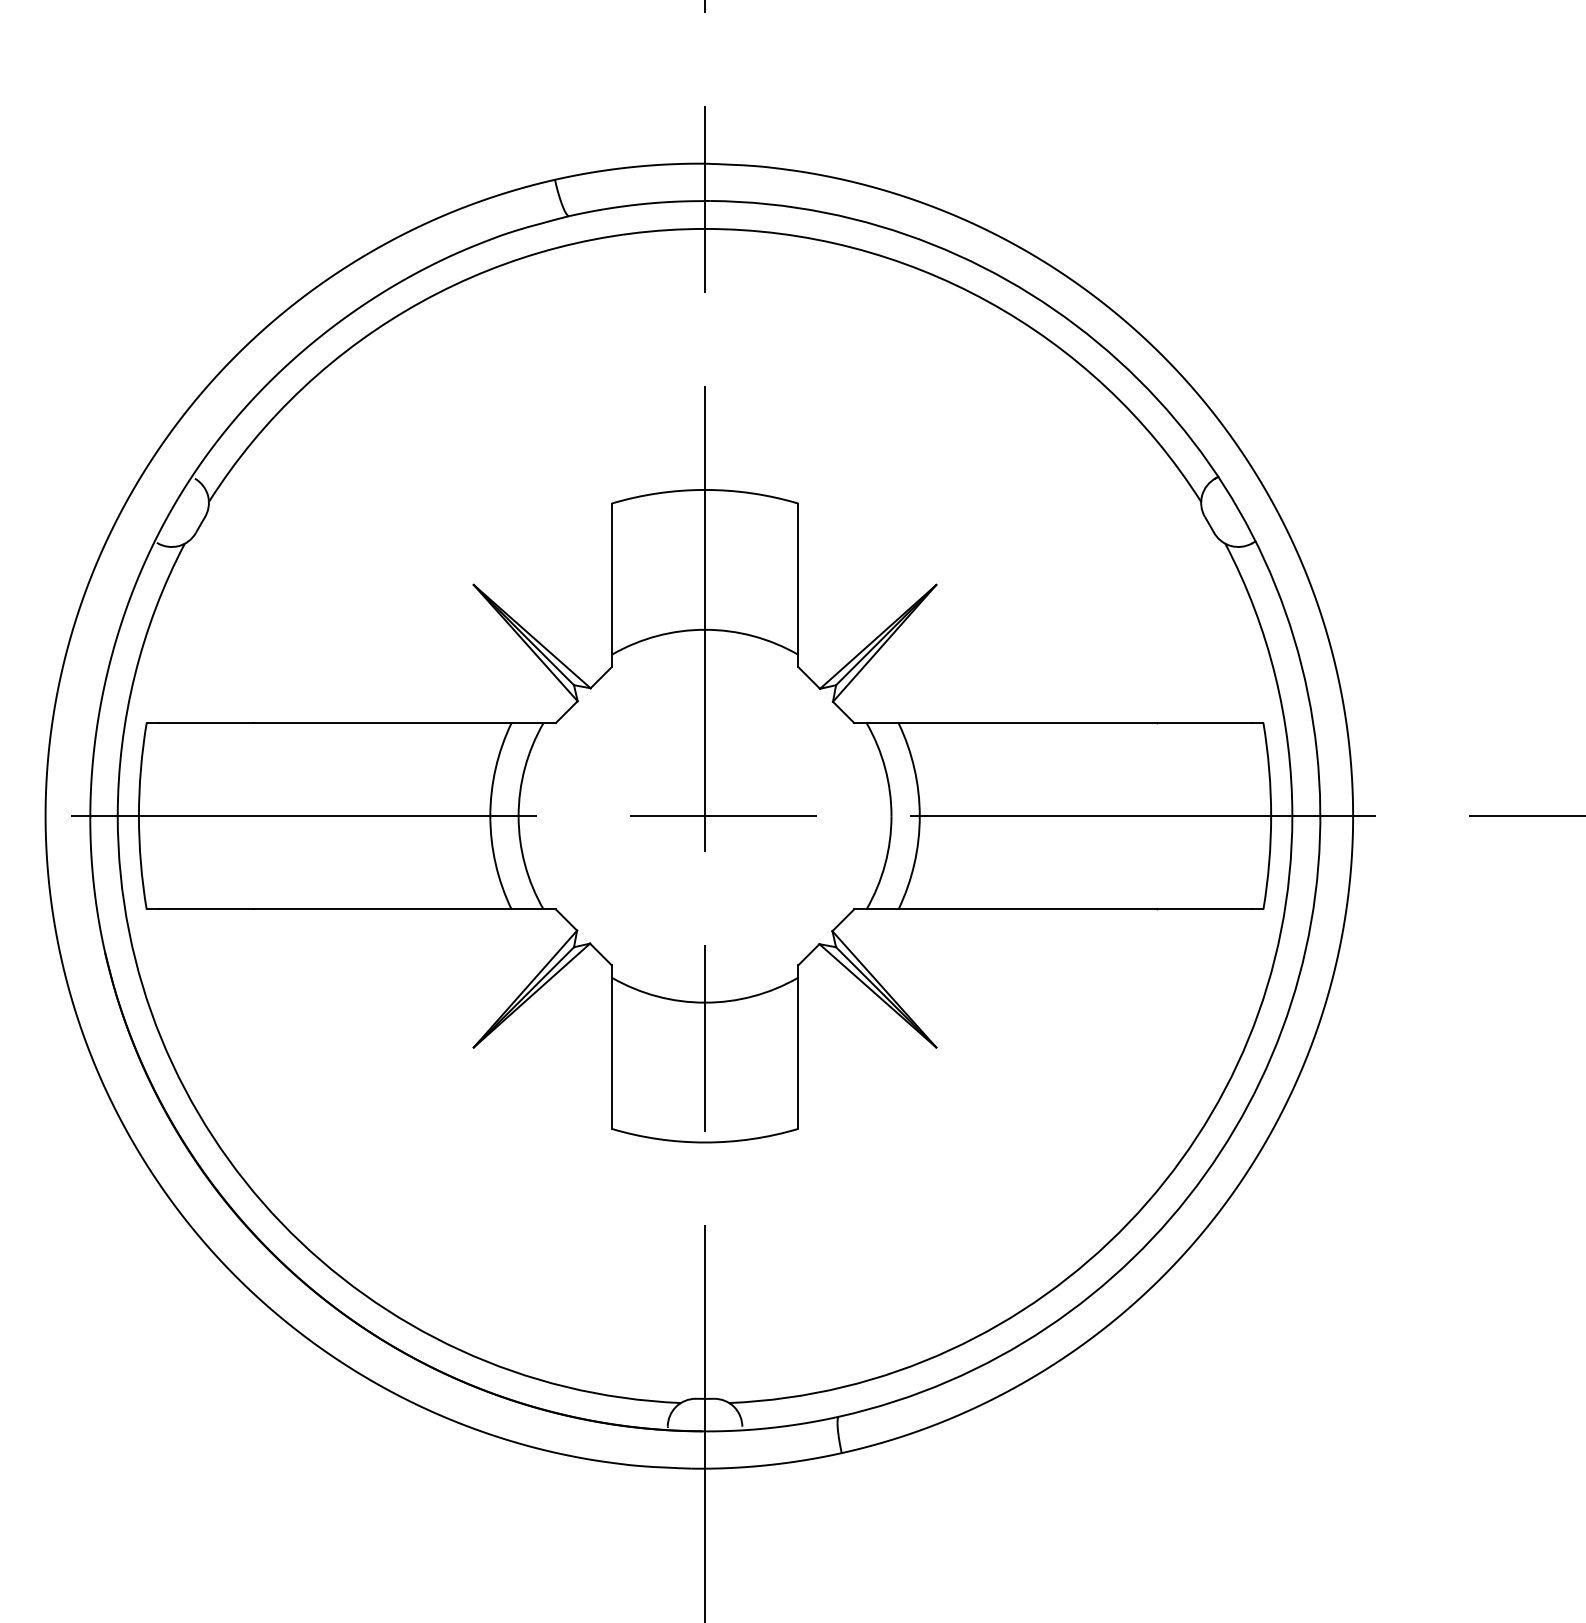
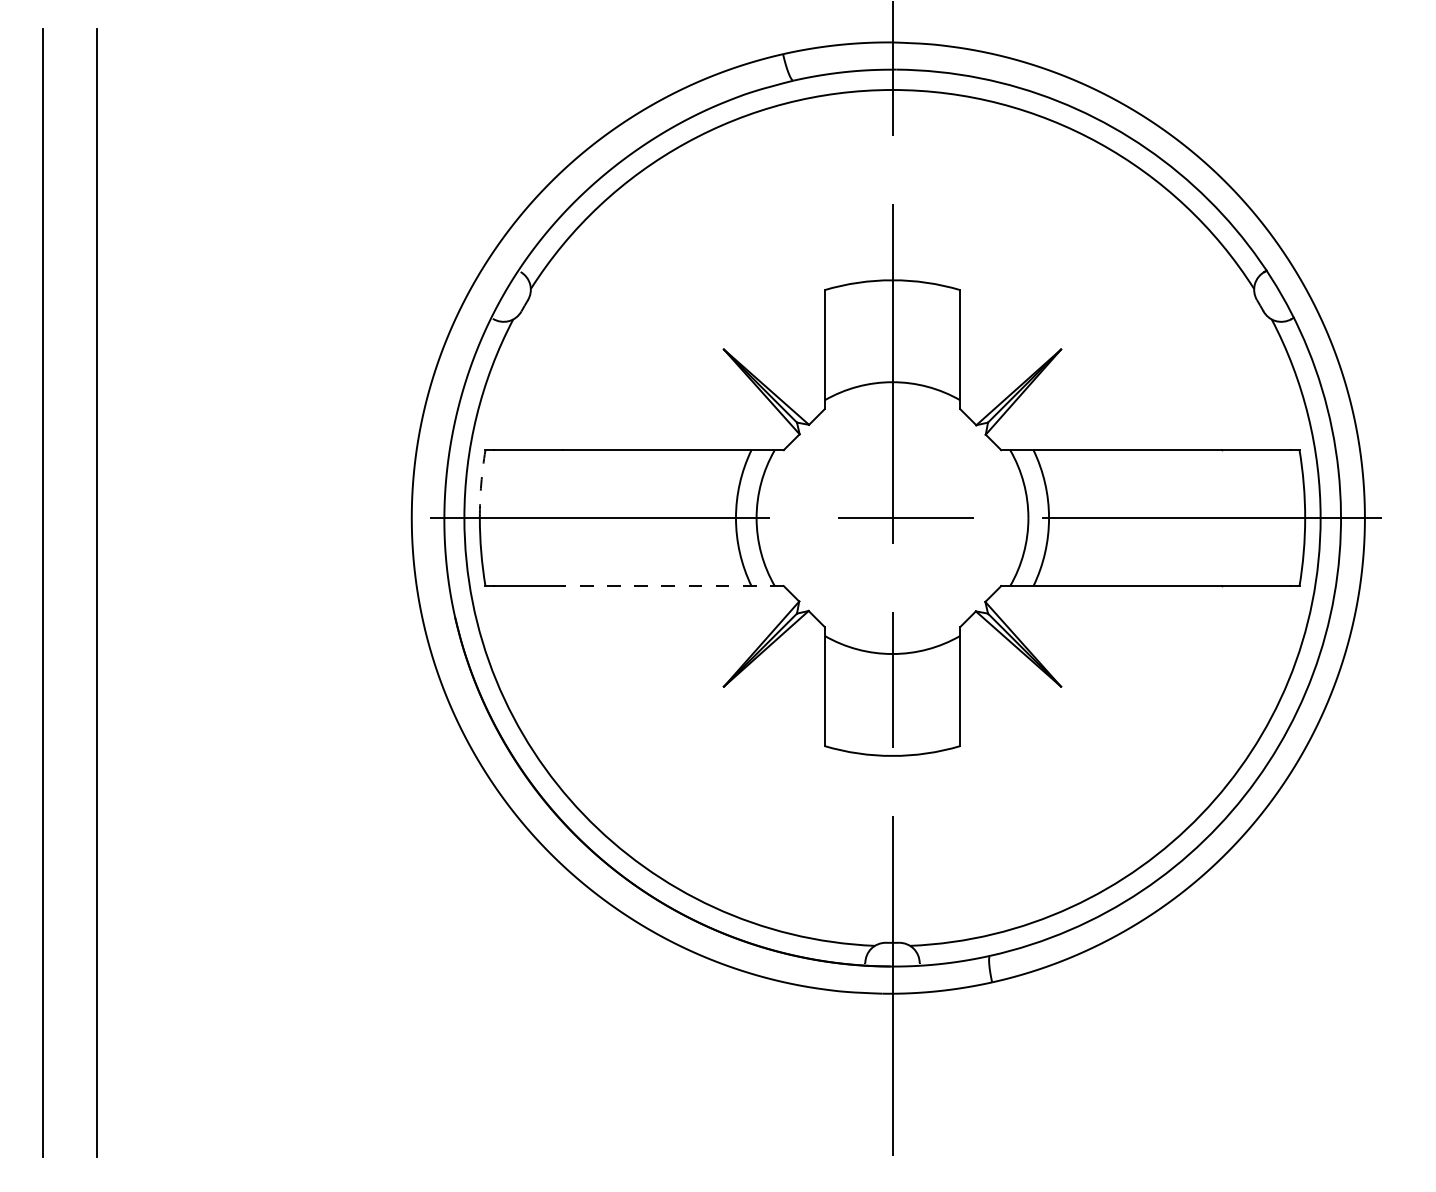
arc: (141, 770) -> (481, 484), solid -> dashed
line: (404, 910) -> (673, 586), solid -> dashed

